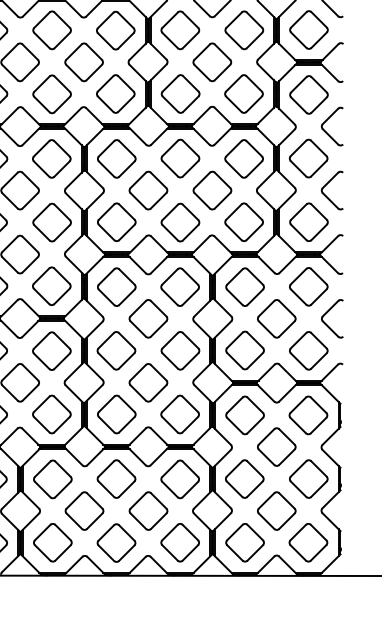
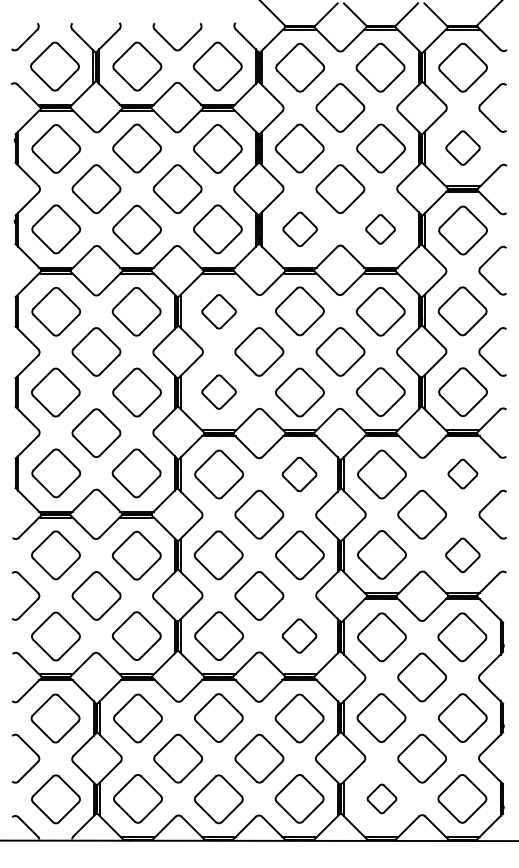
part: (308, 29) -> (462, 147), size x0.7
part: (180, 94) -> (299, 229), size x0.7
part: (243, 94) -> (380, 229), size x0.6
part: (116, 158) -> (218, 311), size x0.7
part: (116, 221) -> (218, 391), size x0.7
part: (308, 286) -> (462, 473), size x0.6
part: (180, 287) -> (299, 474), size x0.7
part: (308, 350) -> (462, 555), size x0.7
part: (180, 414) -> (299, 635), size x0.7
part: (244, 542) -> (381, 798), size x0.6

